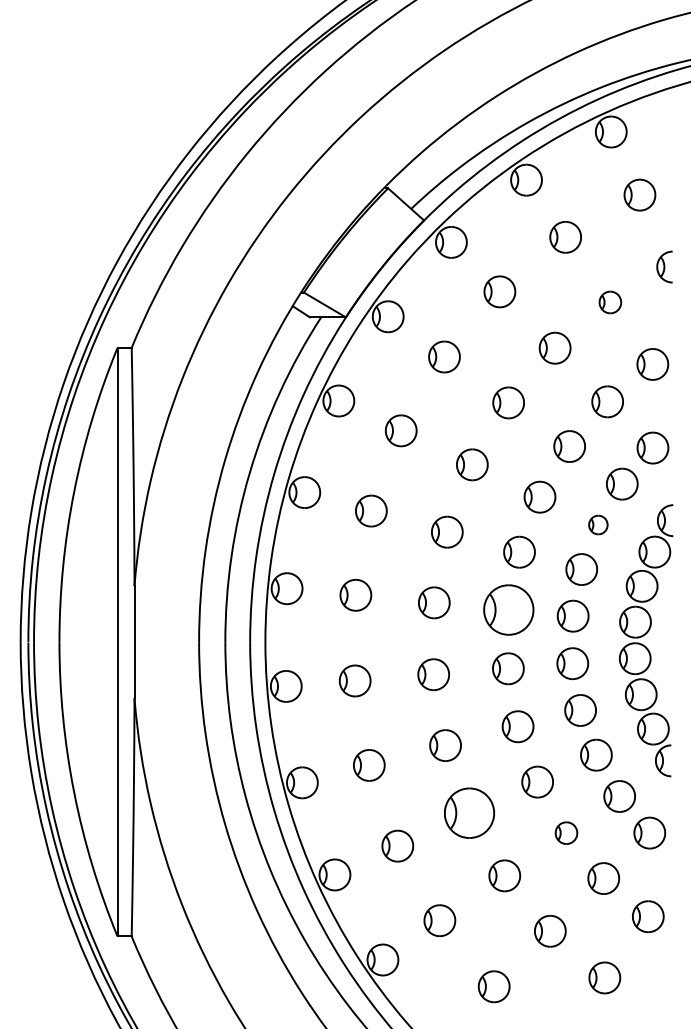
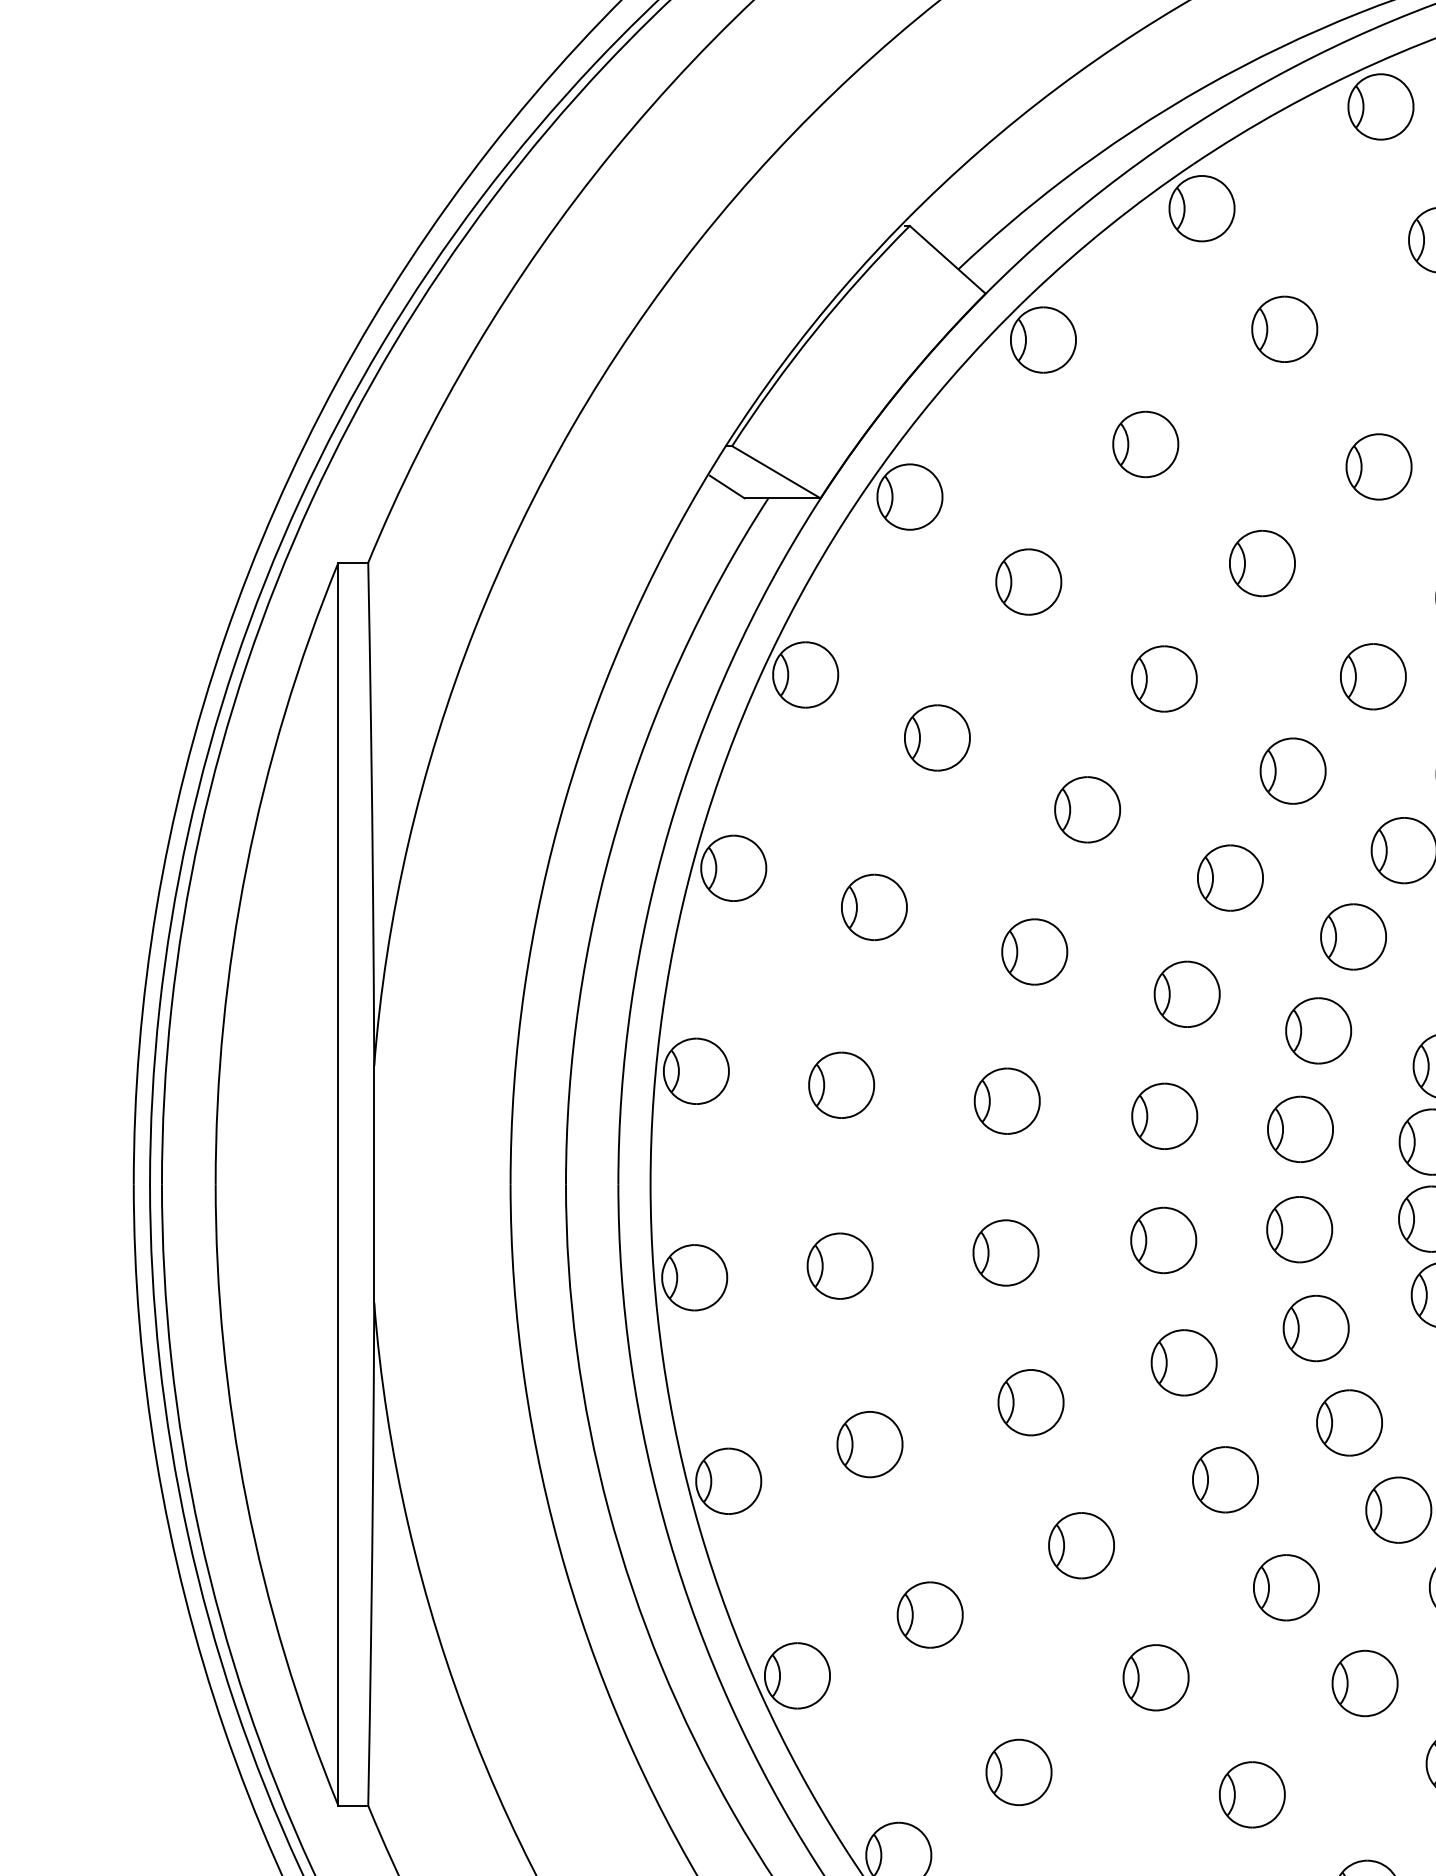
part: (610, 302) -> (1379, 466), size x1.43
part: (598, 524) -> (1354, 935), size x1.67
part: (508, 609) -> (1163, 1115), size x0.62
part: (469, 813) -> (1081, 1546), size x0.62
part: (566, 832) -> (1286, 1586), size x1.43

